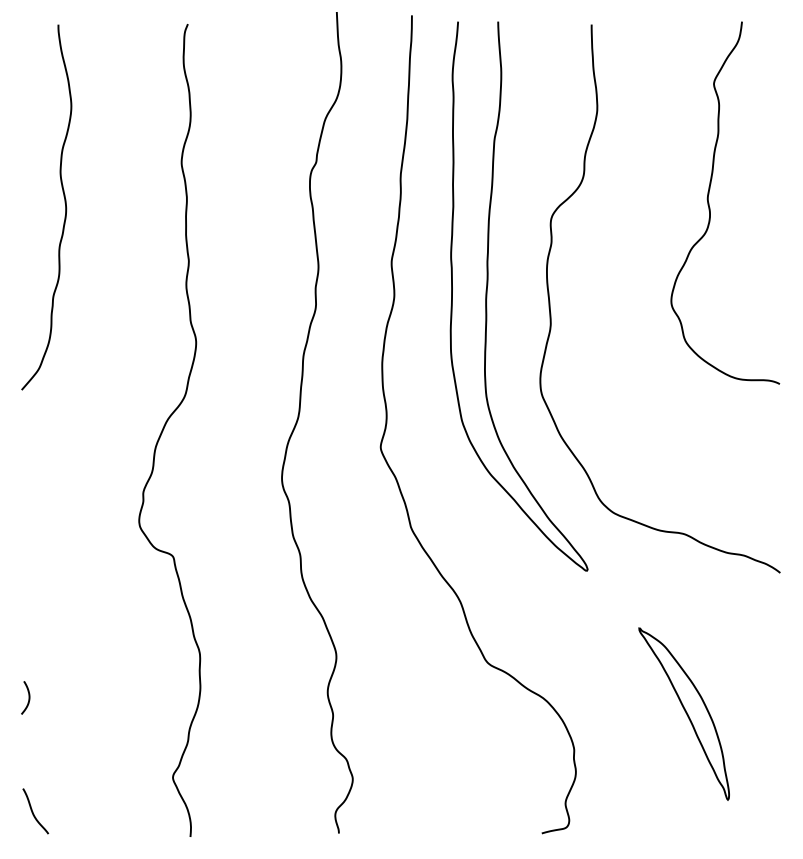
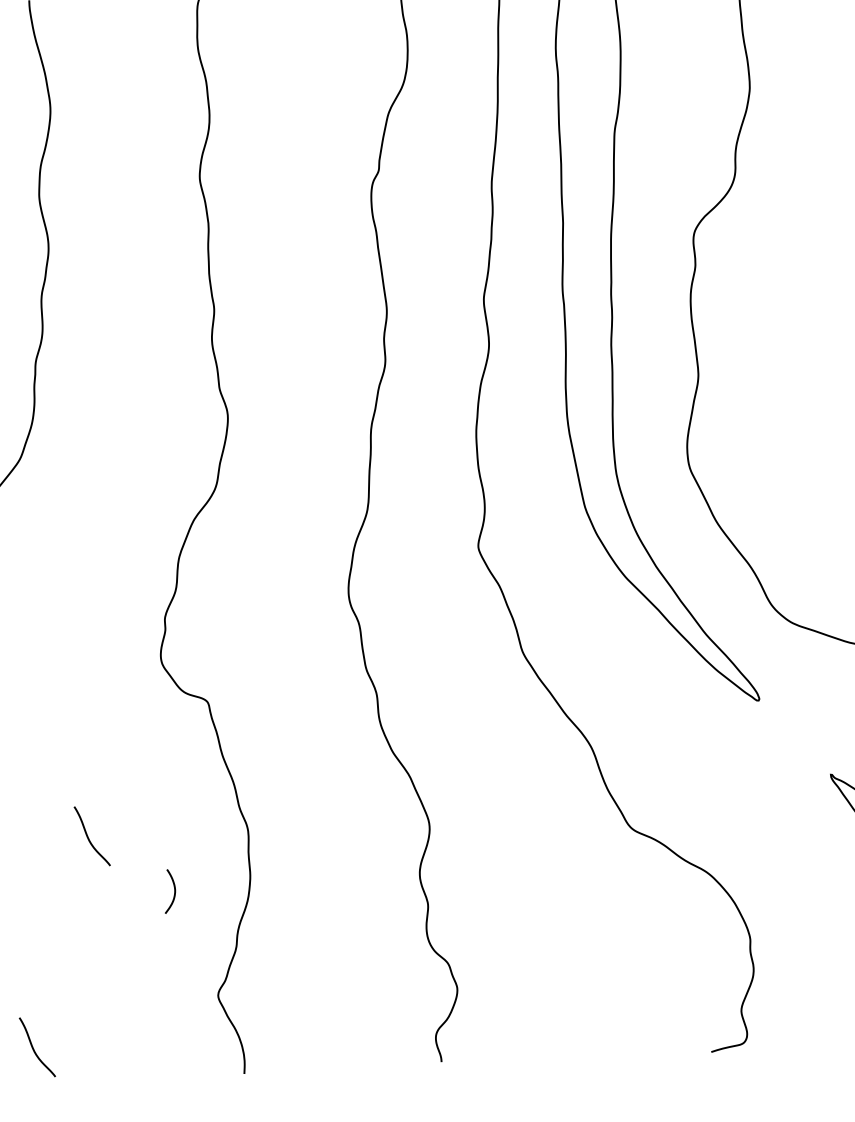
curve: (80, 654) -> (89, 836), added
curve: (28, 697) -> (173, 890), moved

